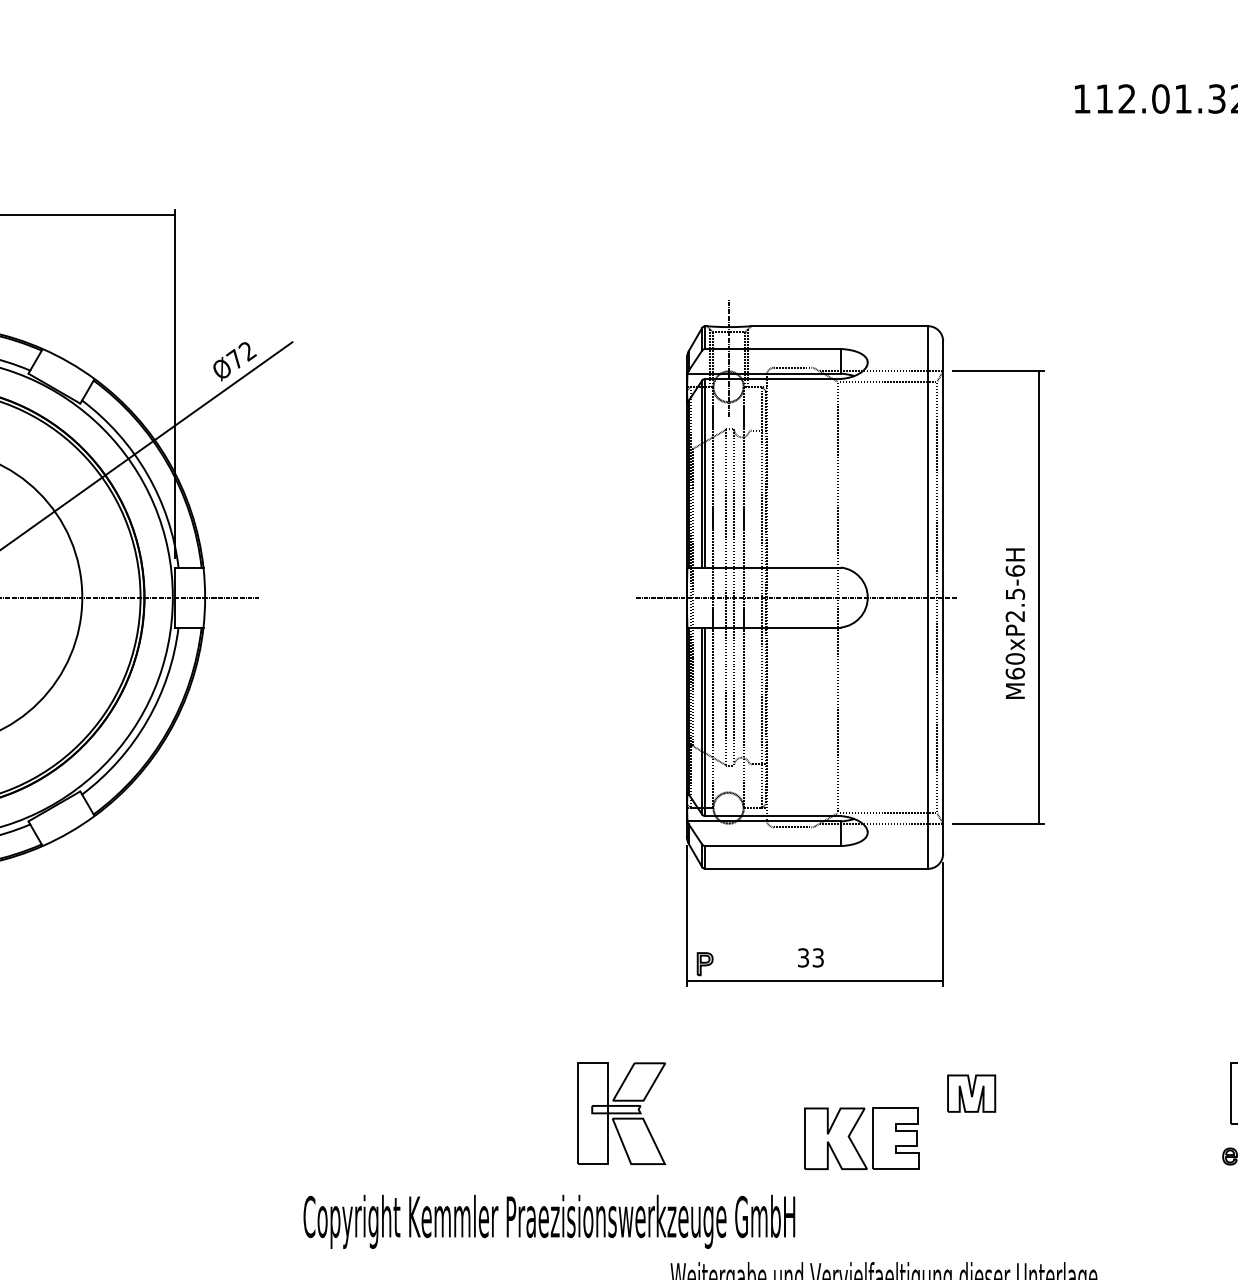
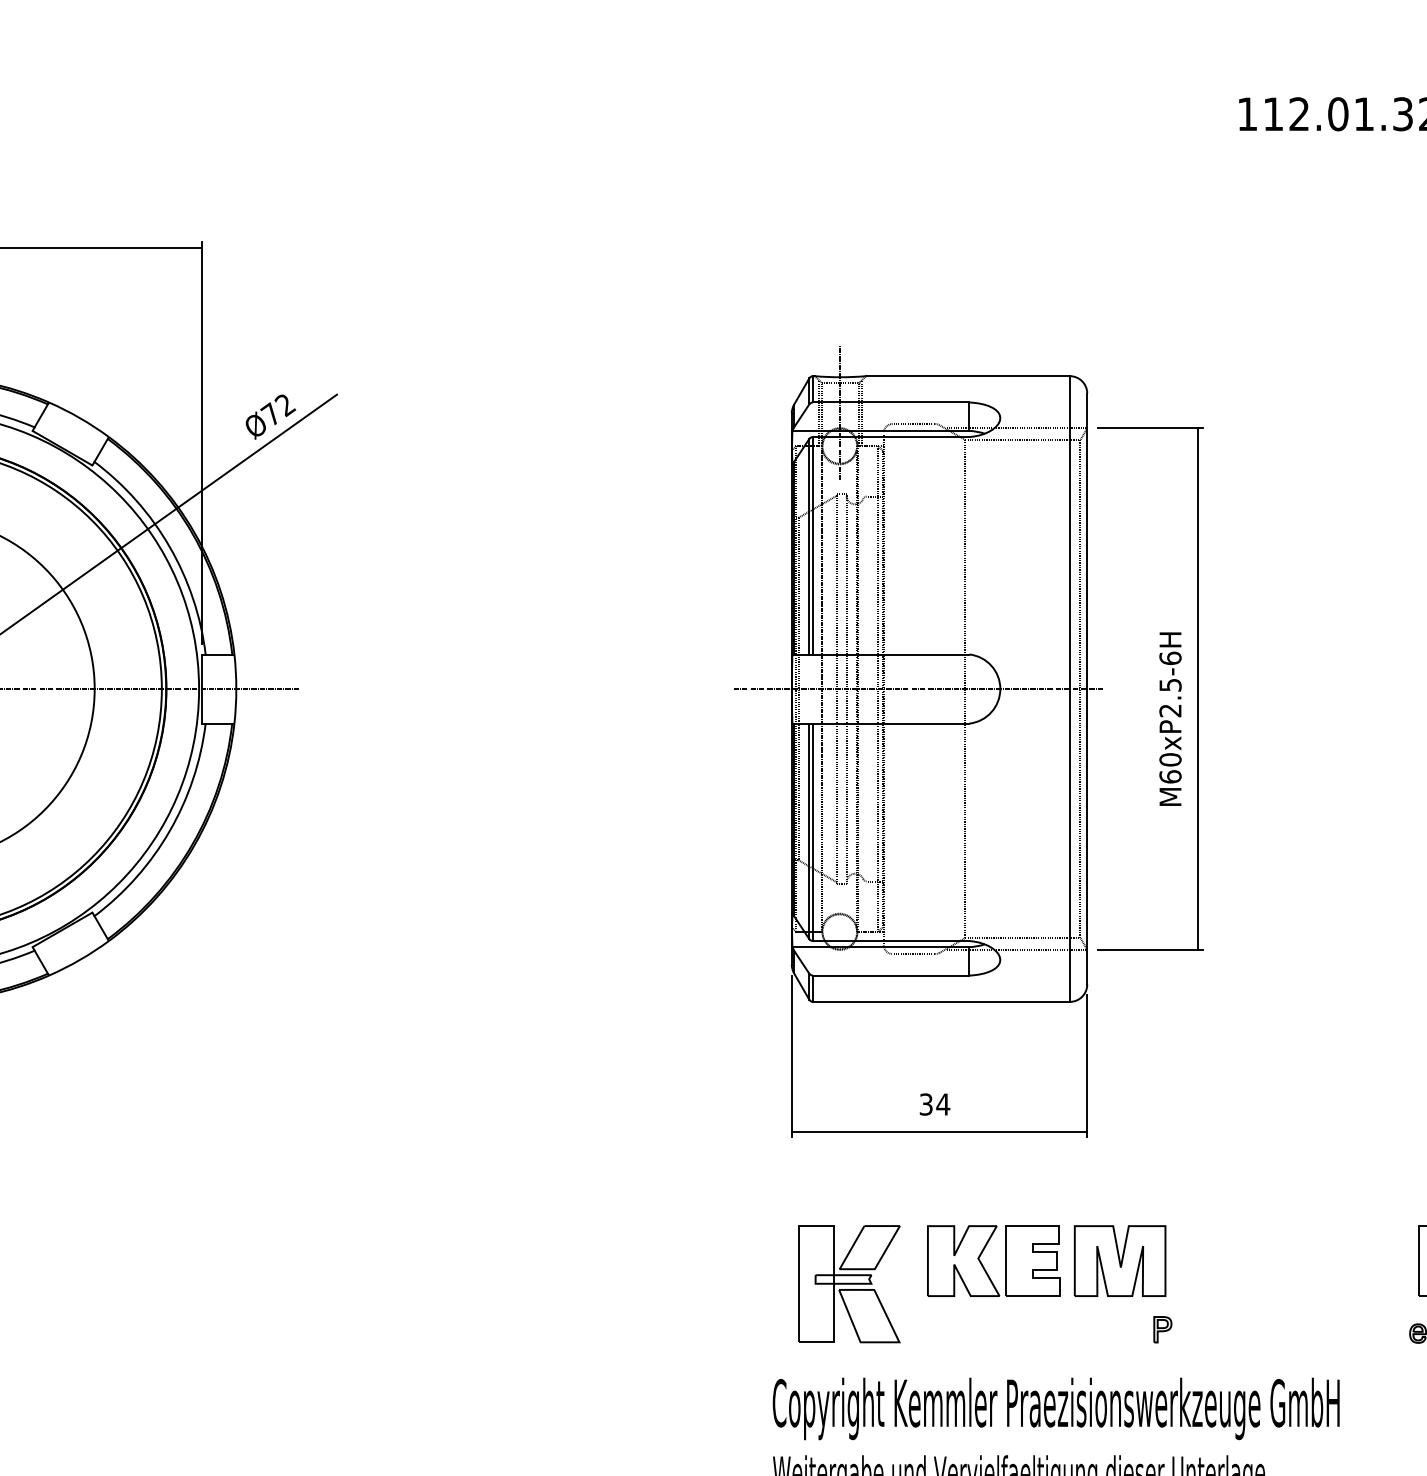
text: (818, 957) -> (943, 1104), 33 -> 34
part: (704, 963) -> (1162, 1329), moved
part: (971, 1093) -> (1119, 1260), size x1.67
part: (621, 1113) -> (849, 1284), moved
part: (853, 1142) -> (983, 1265), moved
text: (548, 1221) -> (1055, 1408), moved

